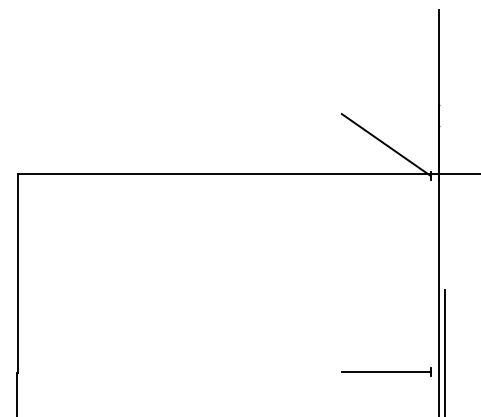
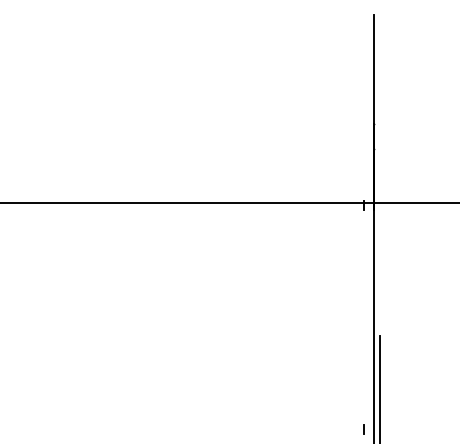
line: (385, 145) -> (312, 170), removed
line: (385, 371) -> (312, 429), removed

